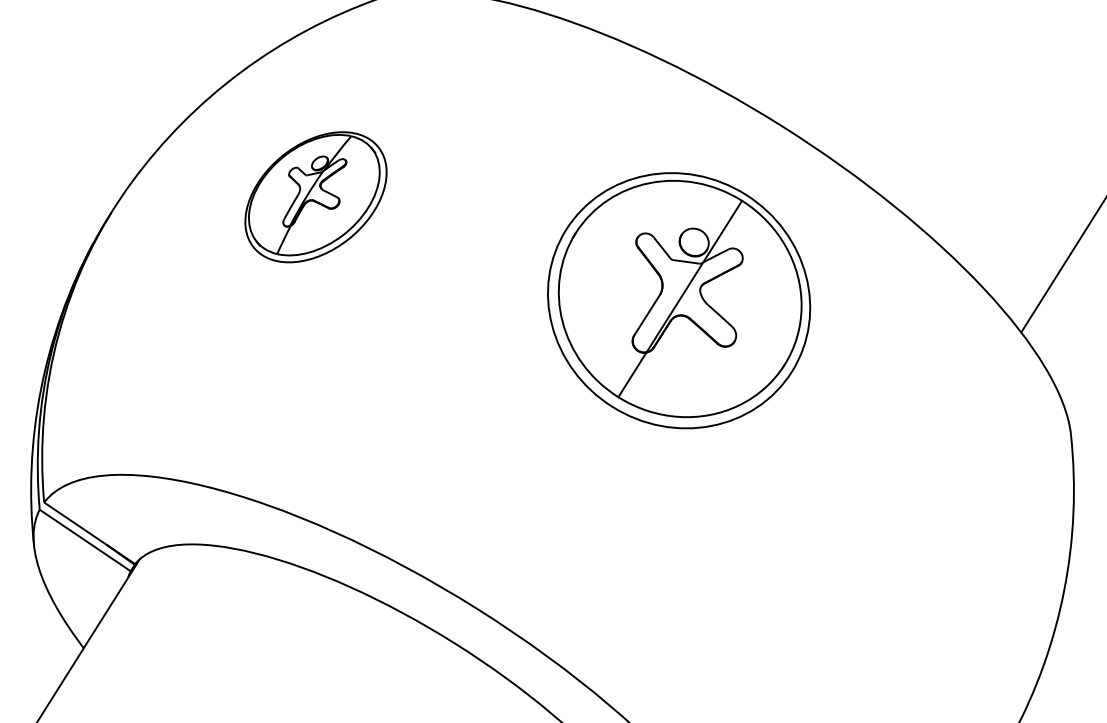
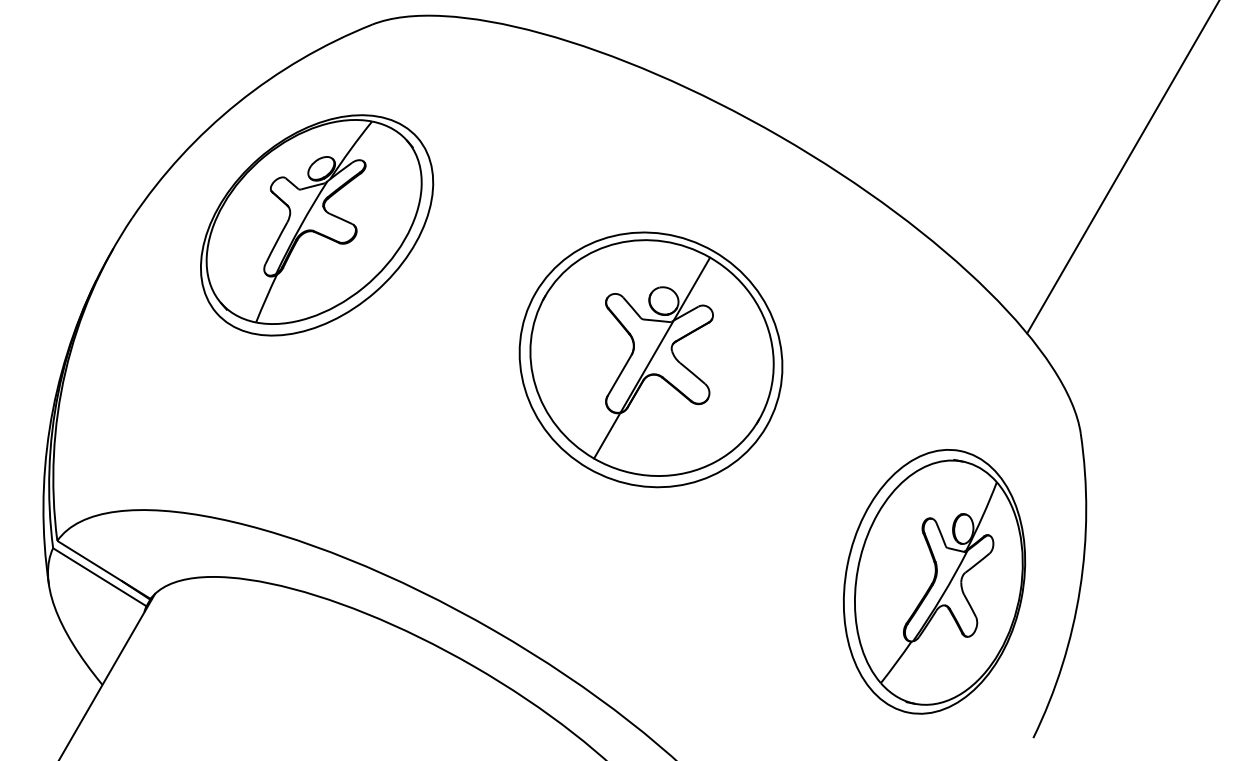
part: (316, 197) -> (317, 225), size x1.67
part: (678, 300) -> (650, 359), moved
part: (919, 576) -> (934, 581), added

